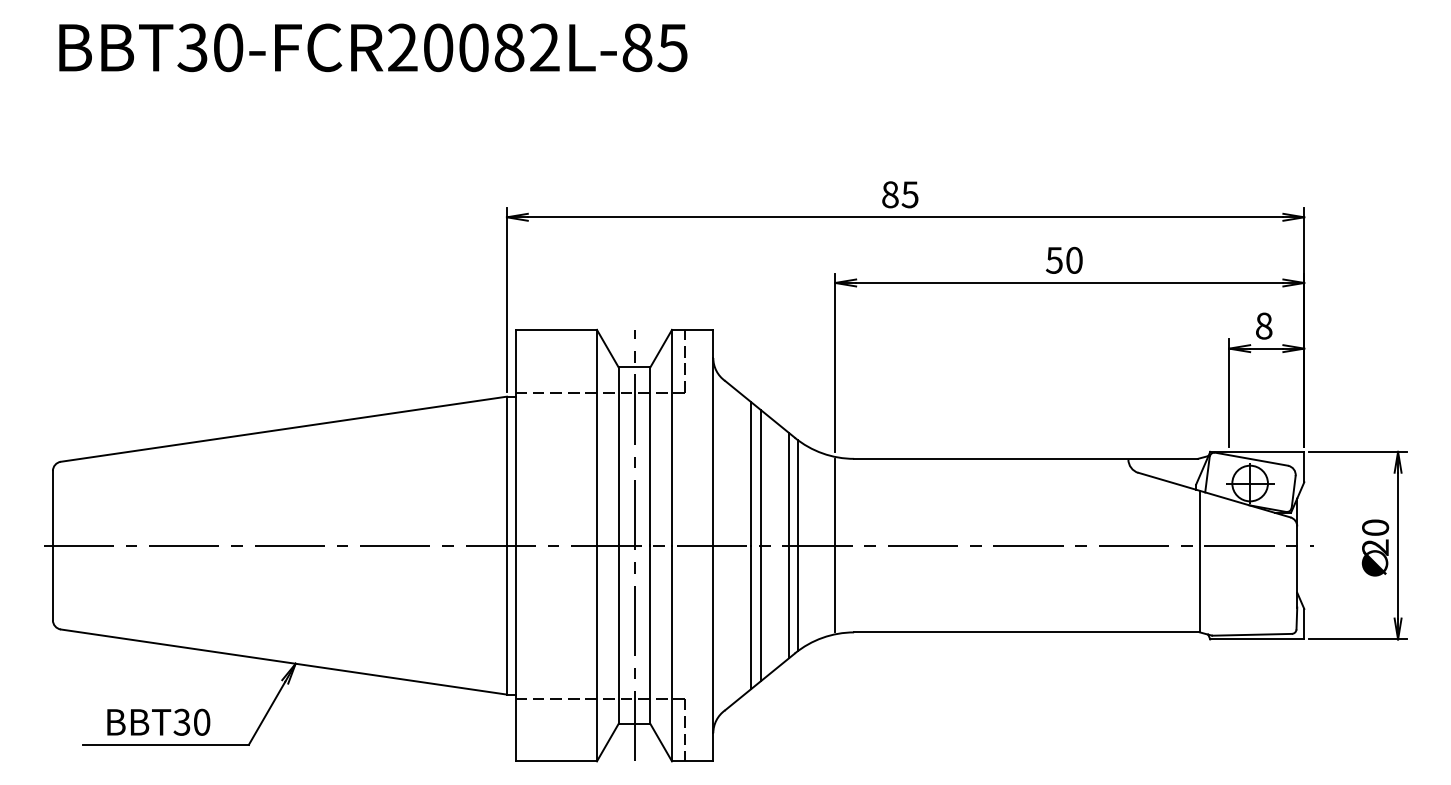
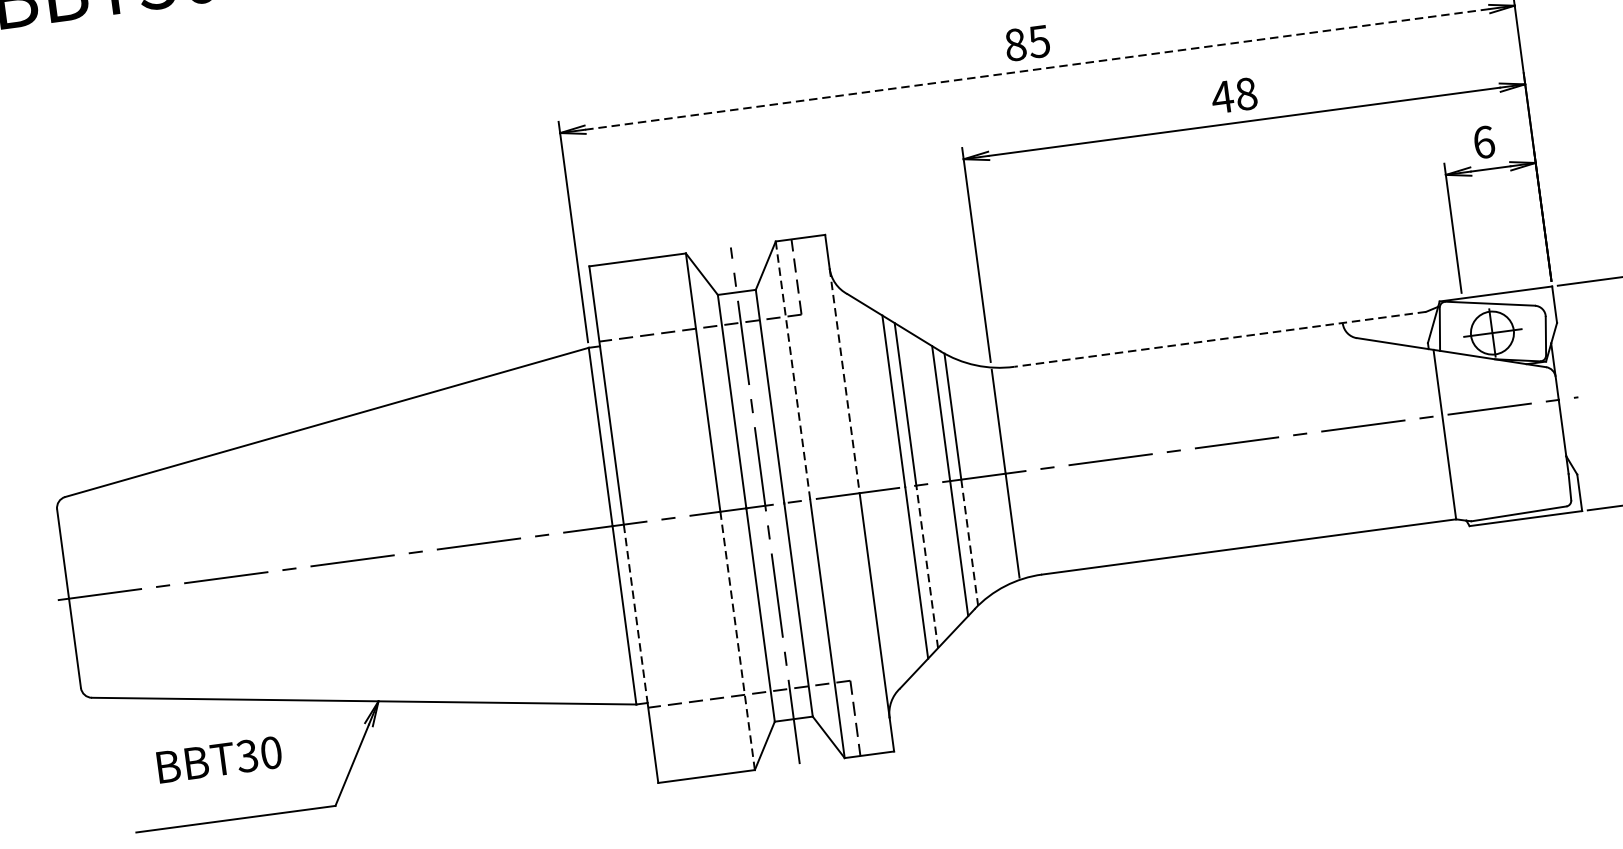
line: (905, 217) -> (1037, 69), solid -> dashed
text: (1063, 260) -> (1233, 95), 50 -> 48
text: (1264, 325) -> (1484, 141), 8 -> 6
line: (672, 437) -> (793, 370), solid -> dashed
line: (713, 451) -> (844, 380), solid -> dashed
line: (1026, 458) -> (1220, 338), solid -> dashed
line: (798, 598) -> (970, 542), solid -> dashed
line: (760, 613) -> (927, 566), solid -> dashed
line: (516, 620) -> (636, 614), solid -> dashed
line: (596, 653) -> (737, 640), solid -> dashed
text: (158, 721) -> (219, 758), moved

